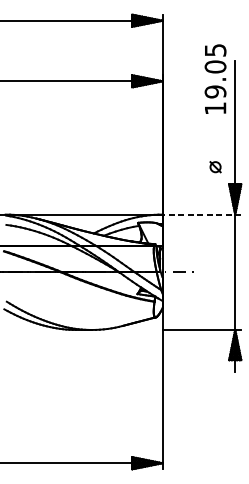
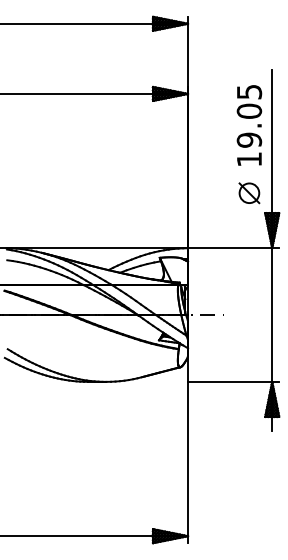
text: (215, 79) -> (249, 125), moved
part: (215, 167) -> (249, 193), size x1.67
line: (201, 214) -> (233, 248), dashed -> solid

